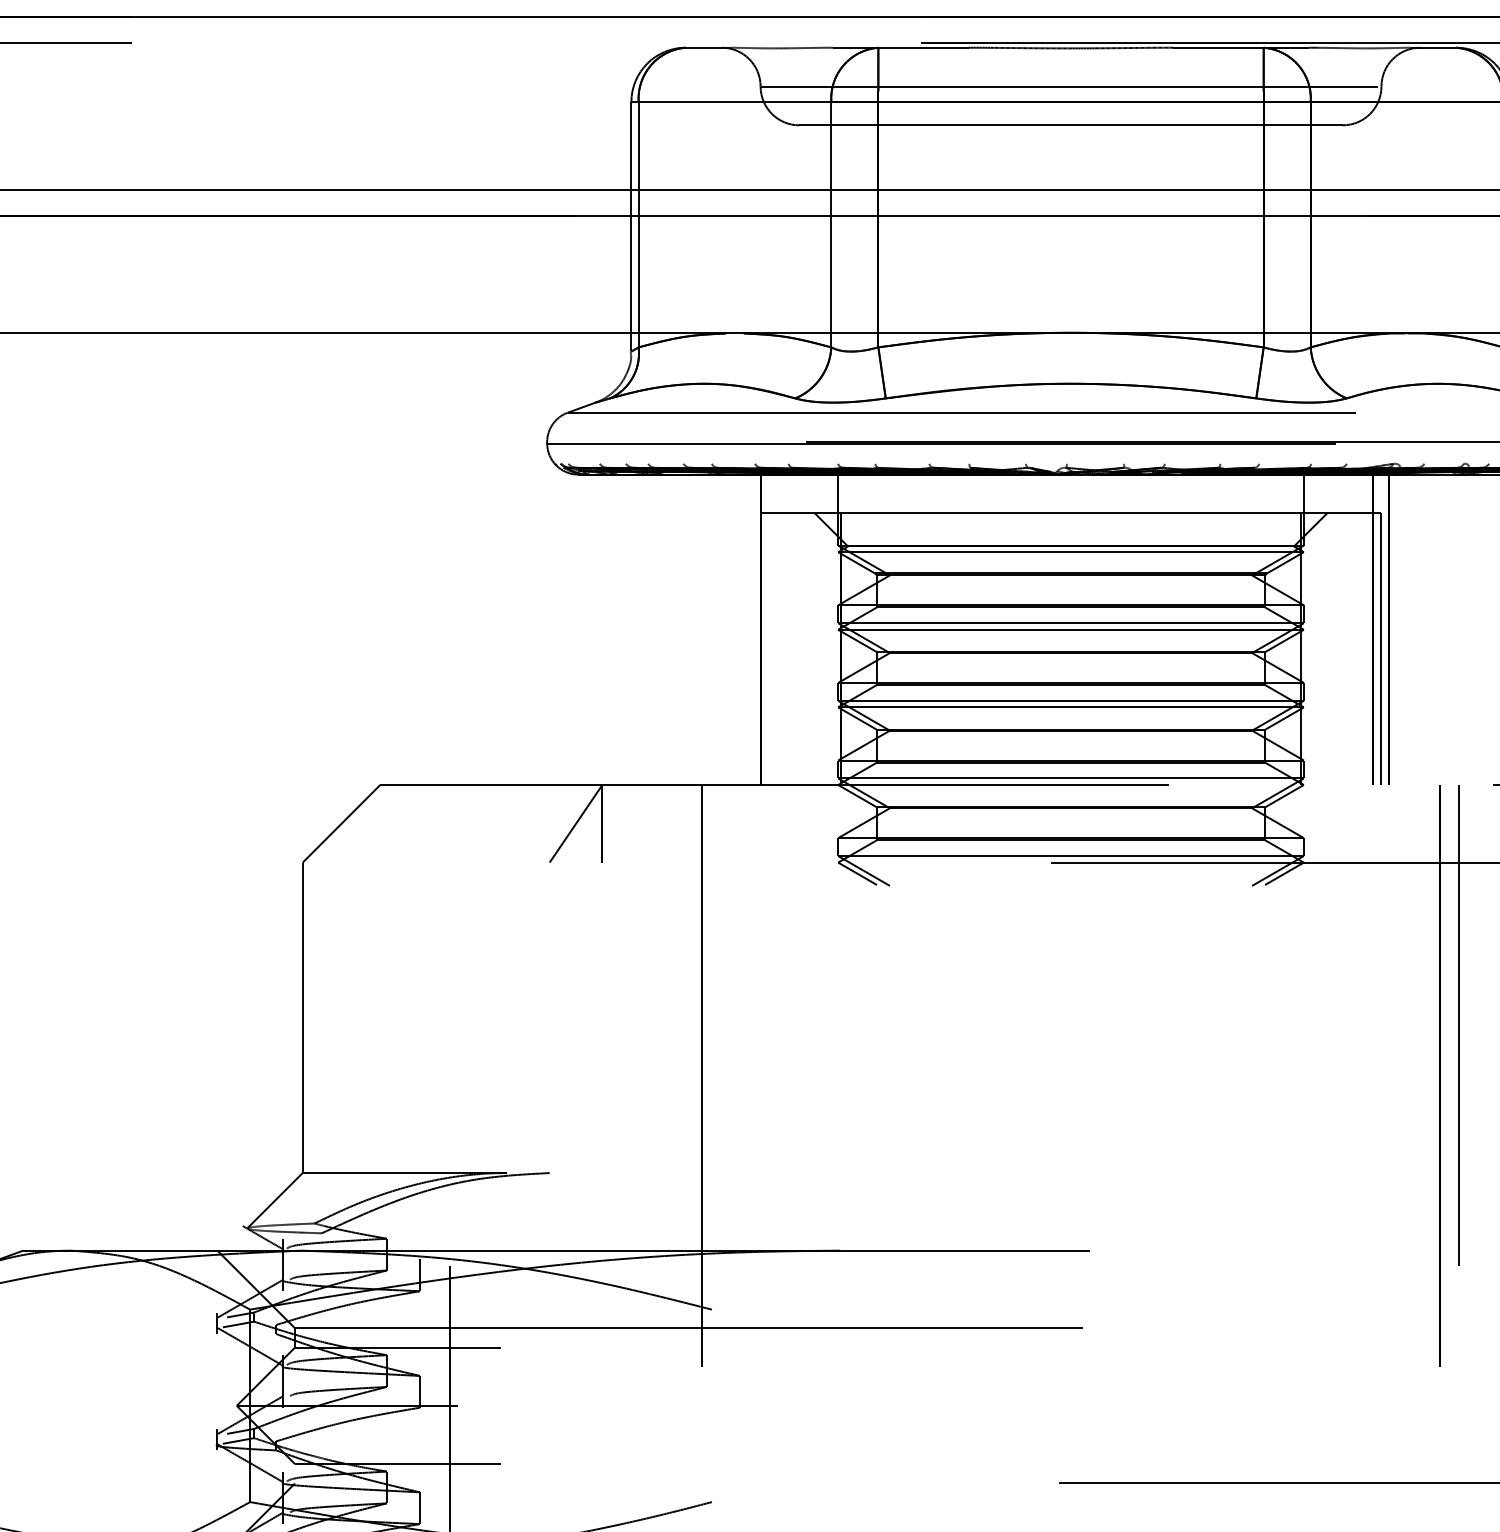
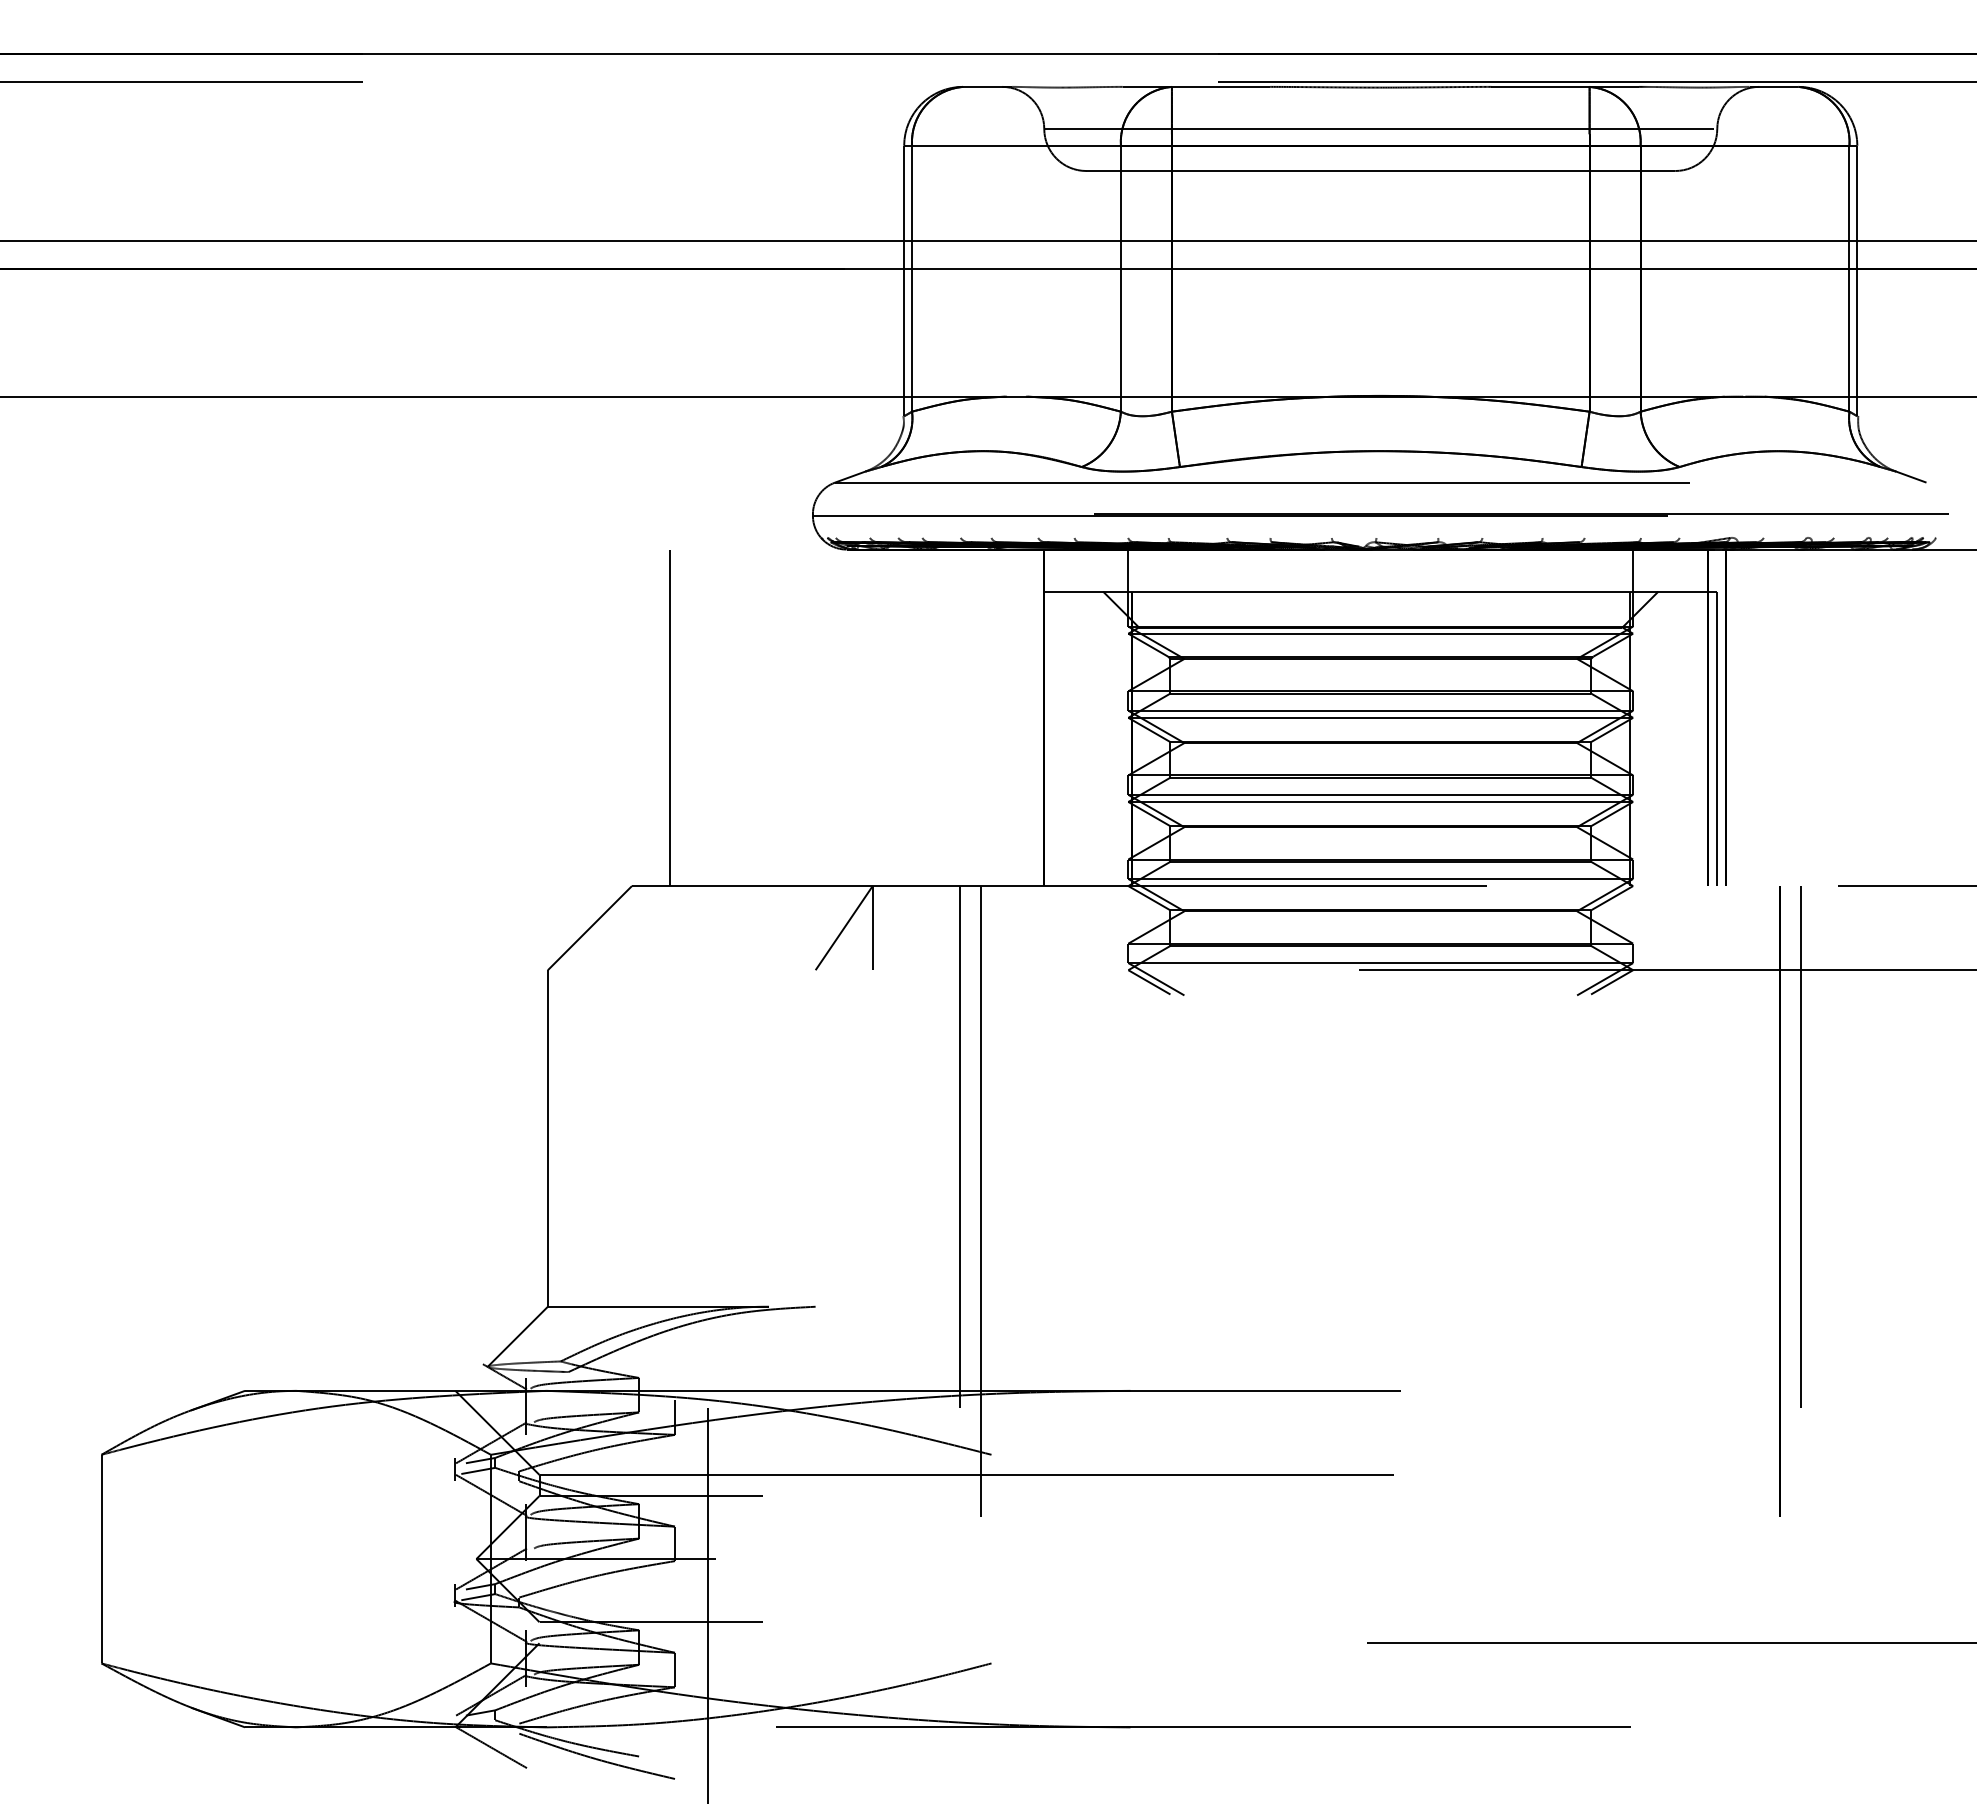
line: (414, 629) -> (669, 717), added
line: (683, 1025) -> (960, 1146), added

